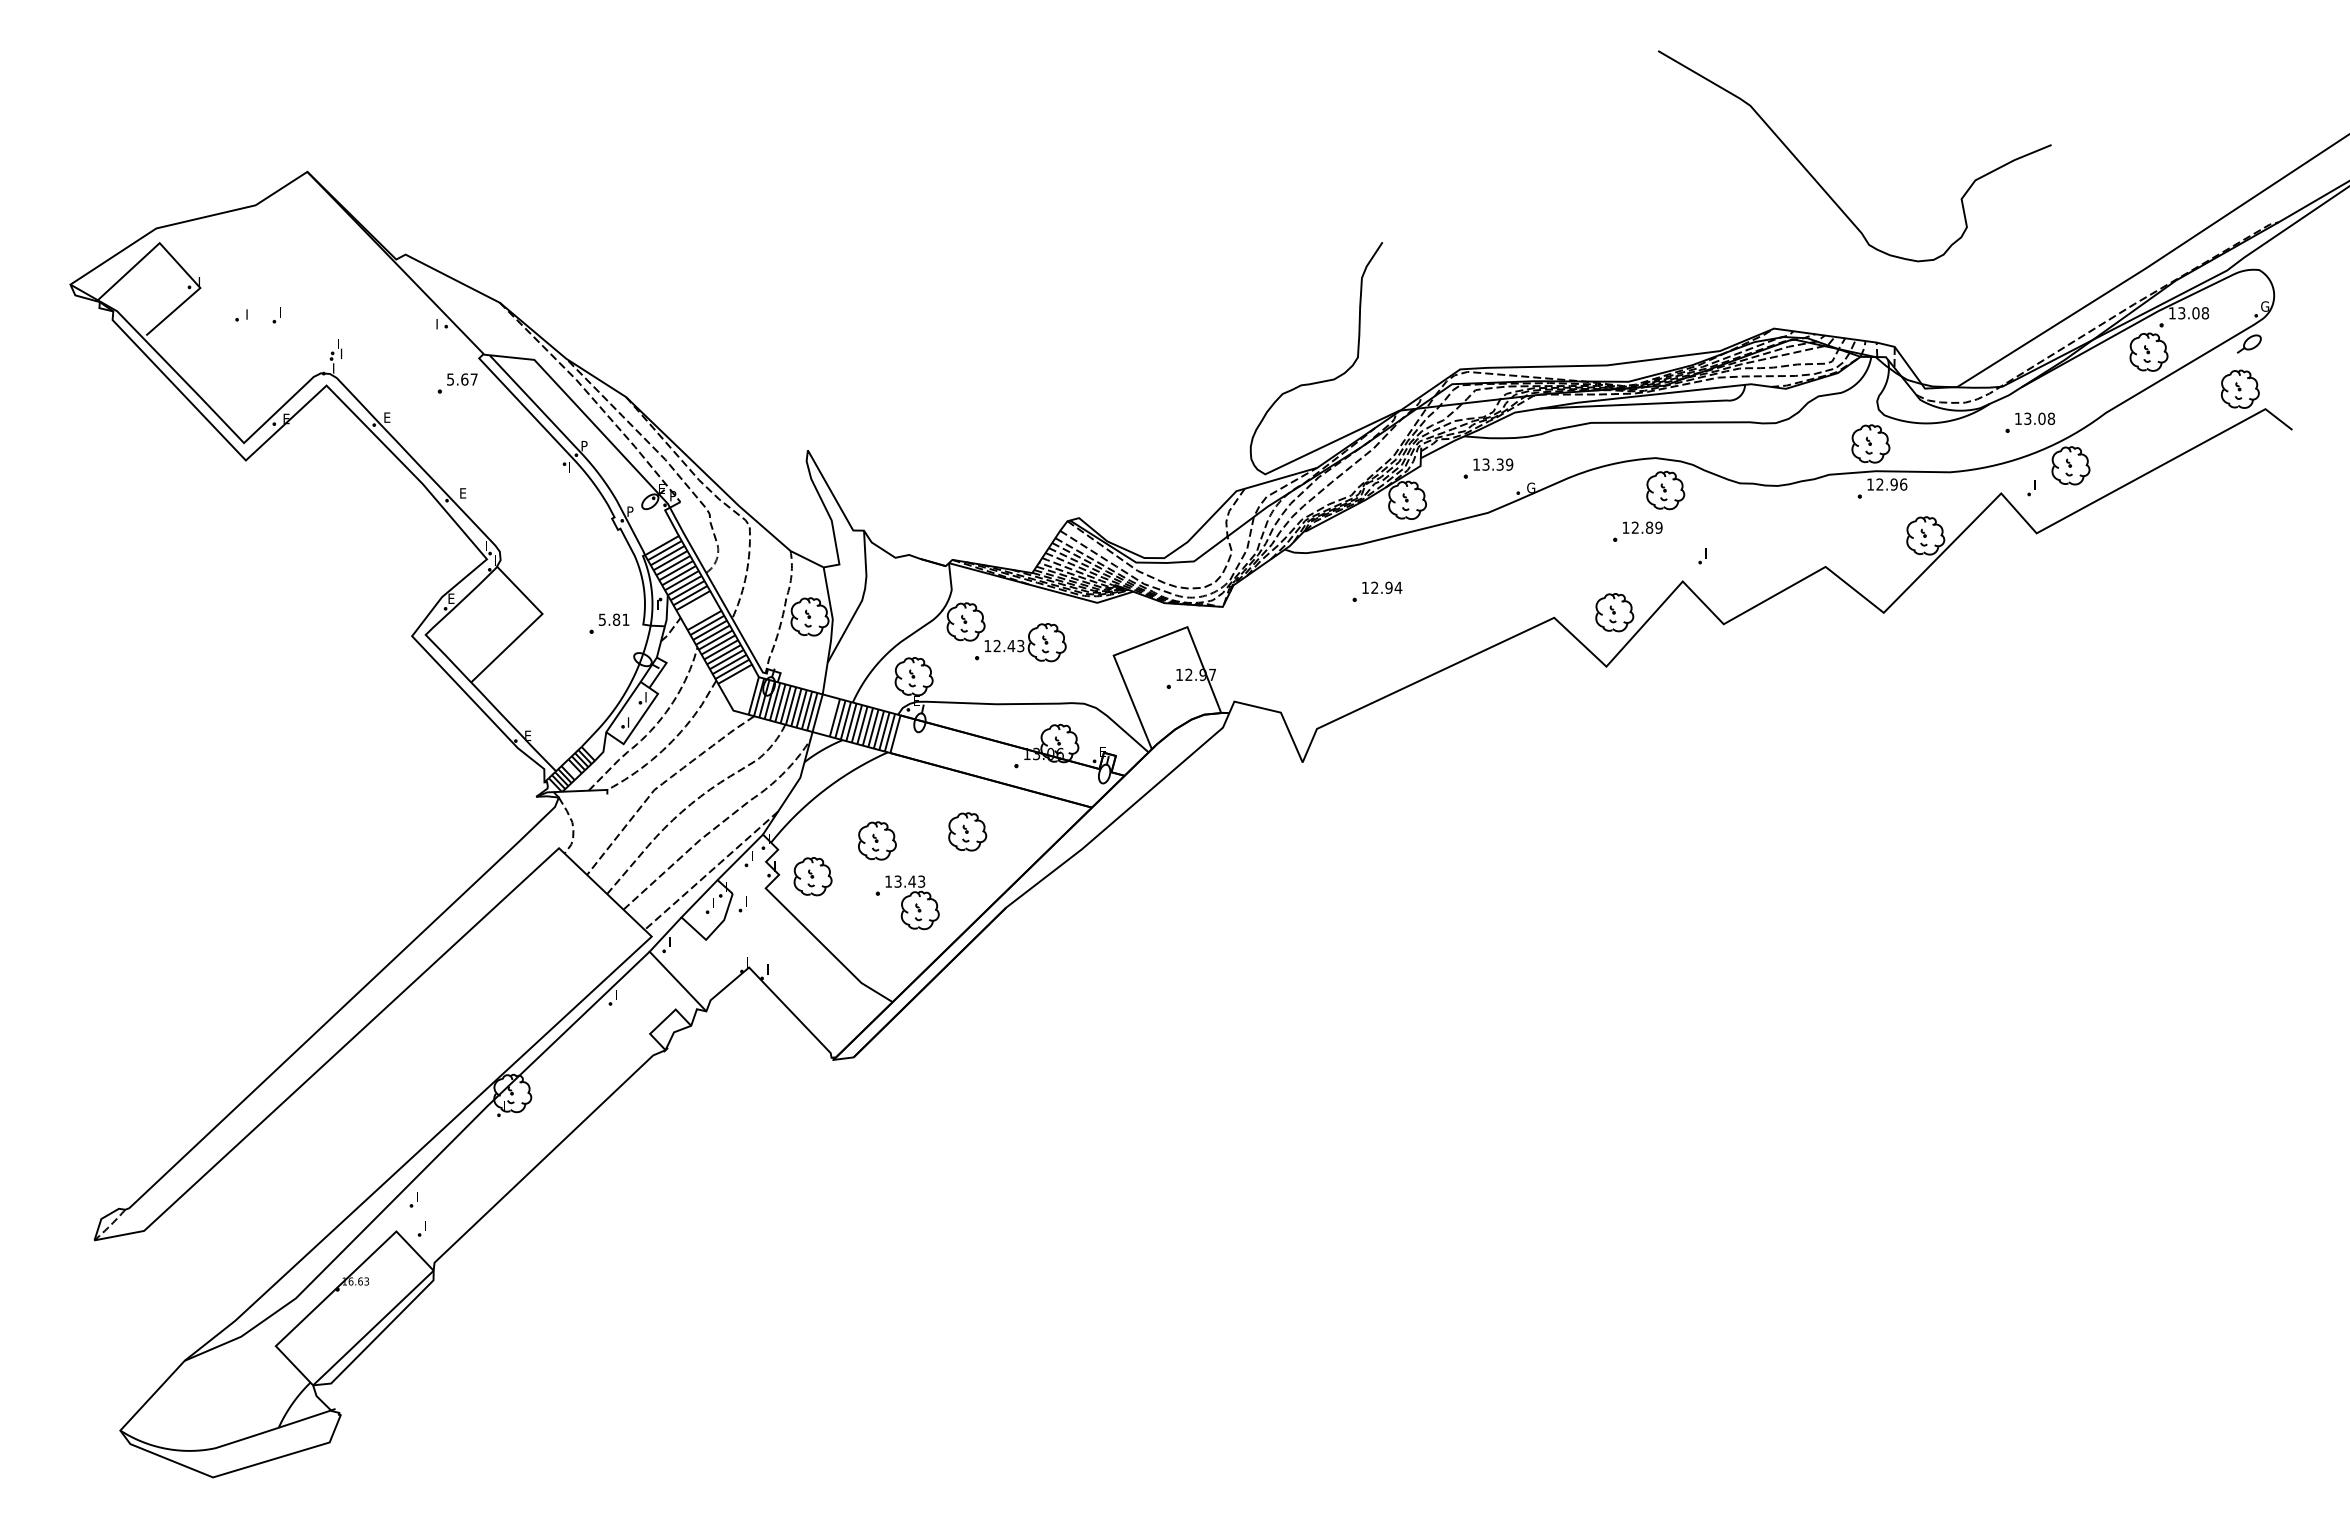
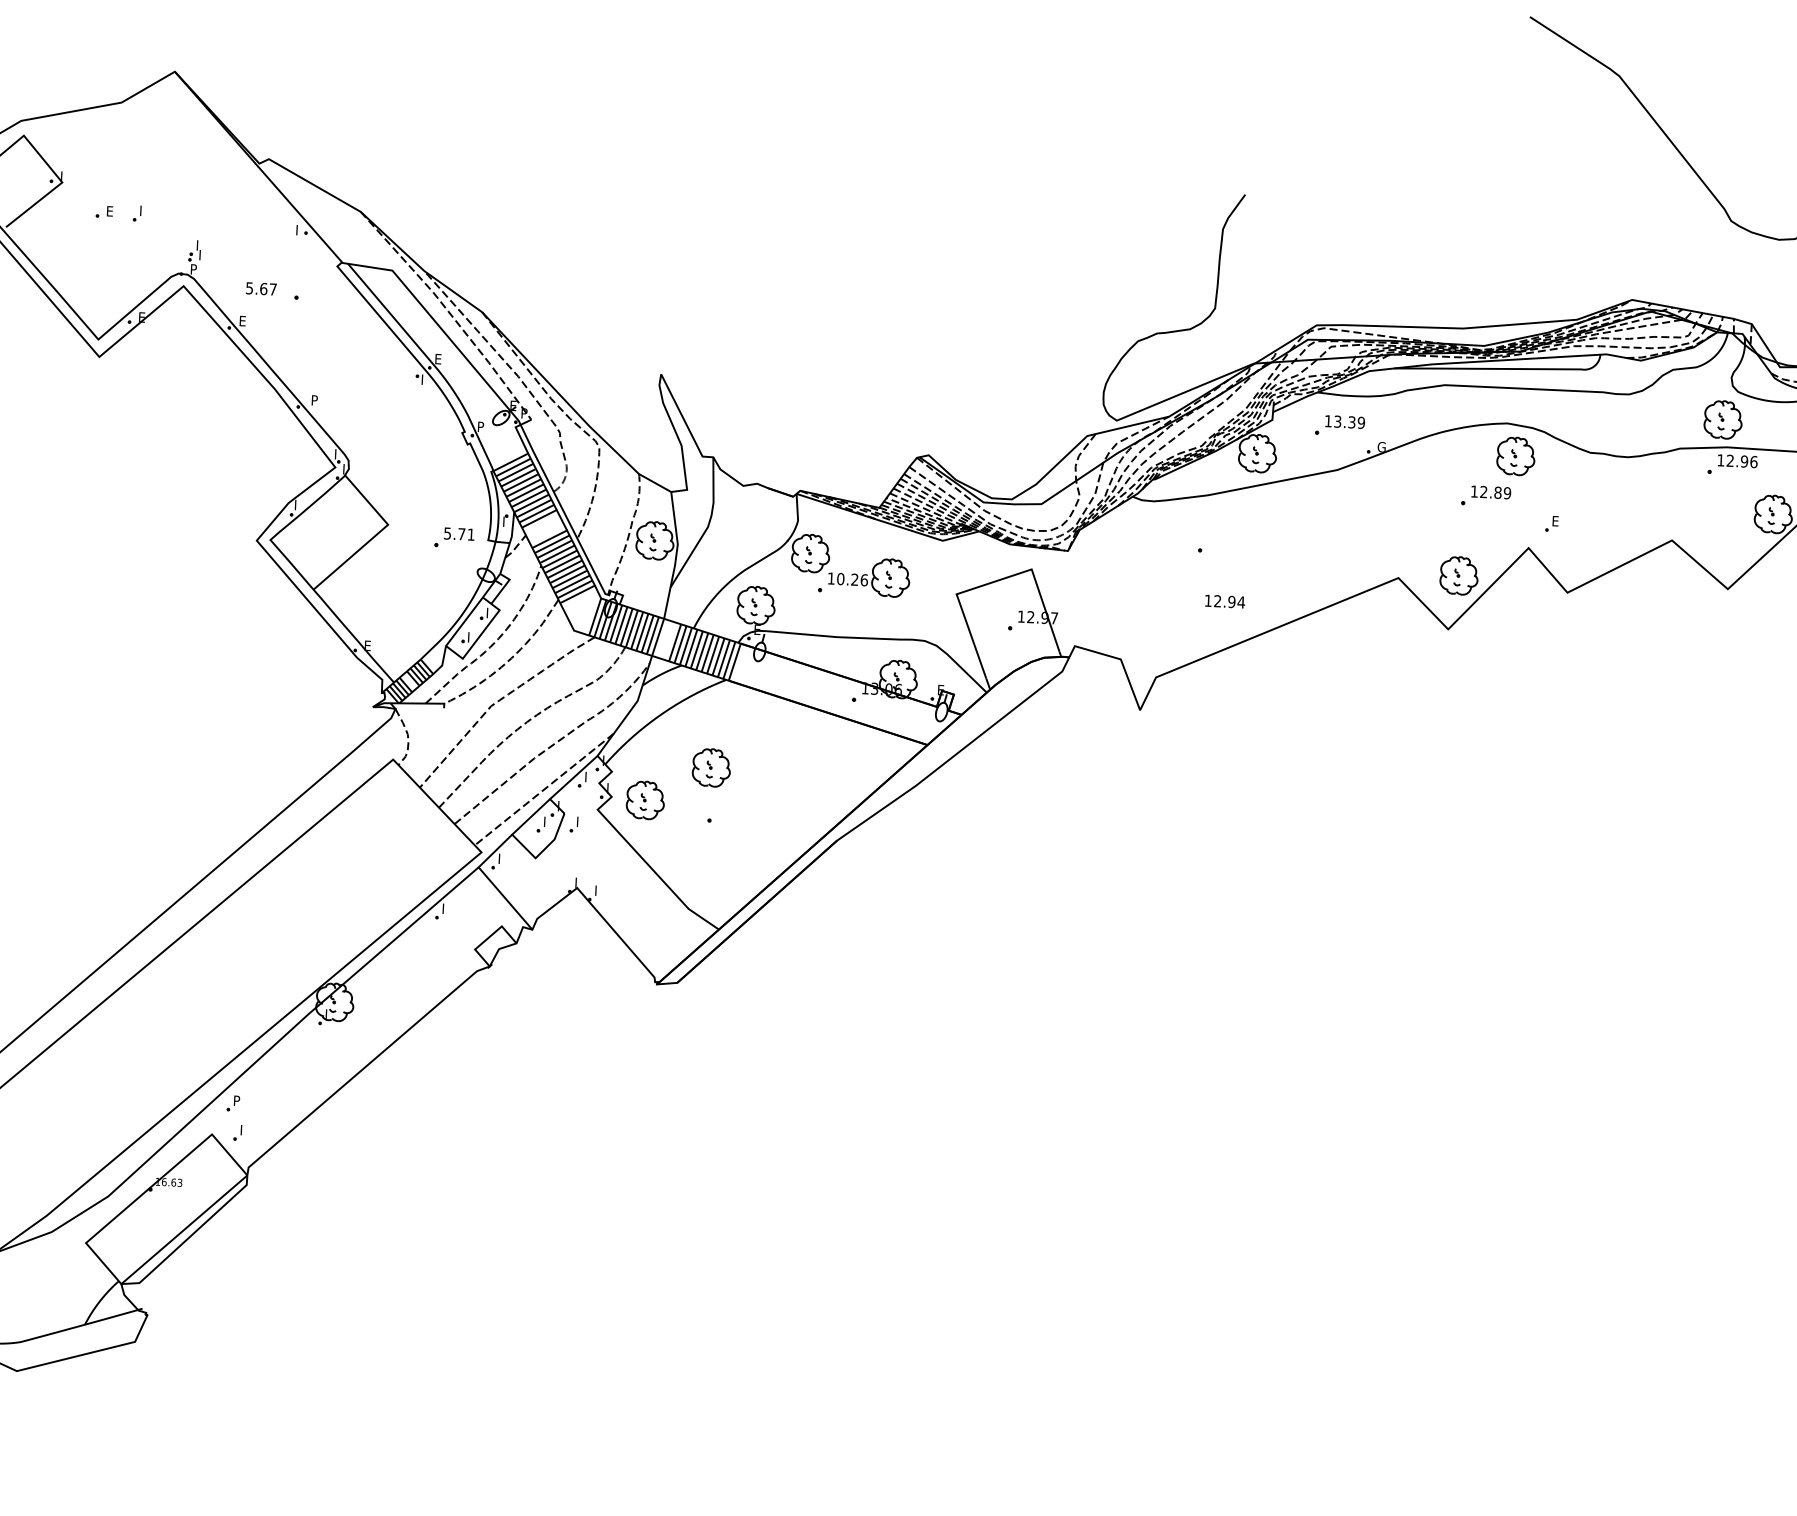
text: (249, 314) -> (110, 211), I -> E
text: (336, 366) -> (194, 267), I -> P
text: (462, 379) -> (261, 288), moved
text: (584, 446) -> (438, 359), P -> E
text: (463, 493) -> (315, 400), E -> P
text: (1709, 553) -> (1556, 521), I -> E
text: (1382, 587) -> (1225, 601), moved
text: (451, 598) -> (297, 504), E -> I
text: (616, 619) -> (461, 533), 5.81 -> 5.71
text: (1008, 645) -> (852, 579), 12.43 -> 10.26
part: (967, 831) -> (801, 762), removed
part: (912, 902) -> (743, 831), removed
text: (419, 1196) -> (236, 1100), I -> P

